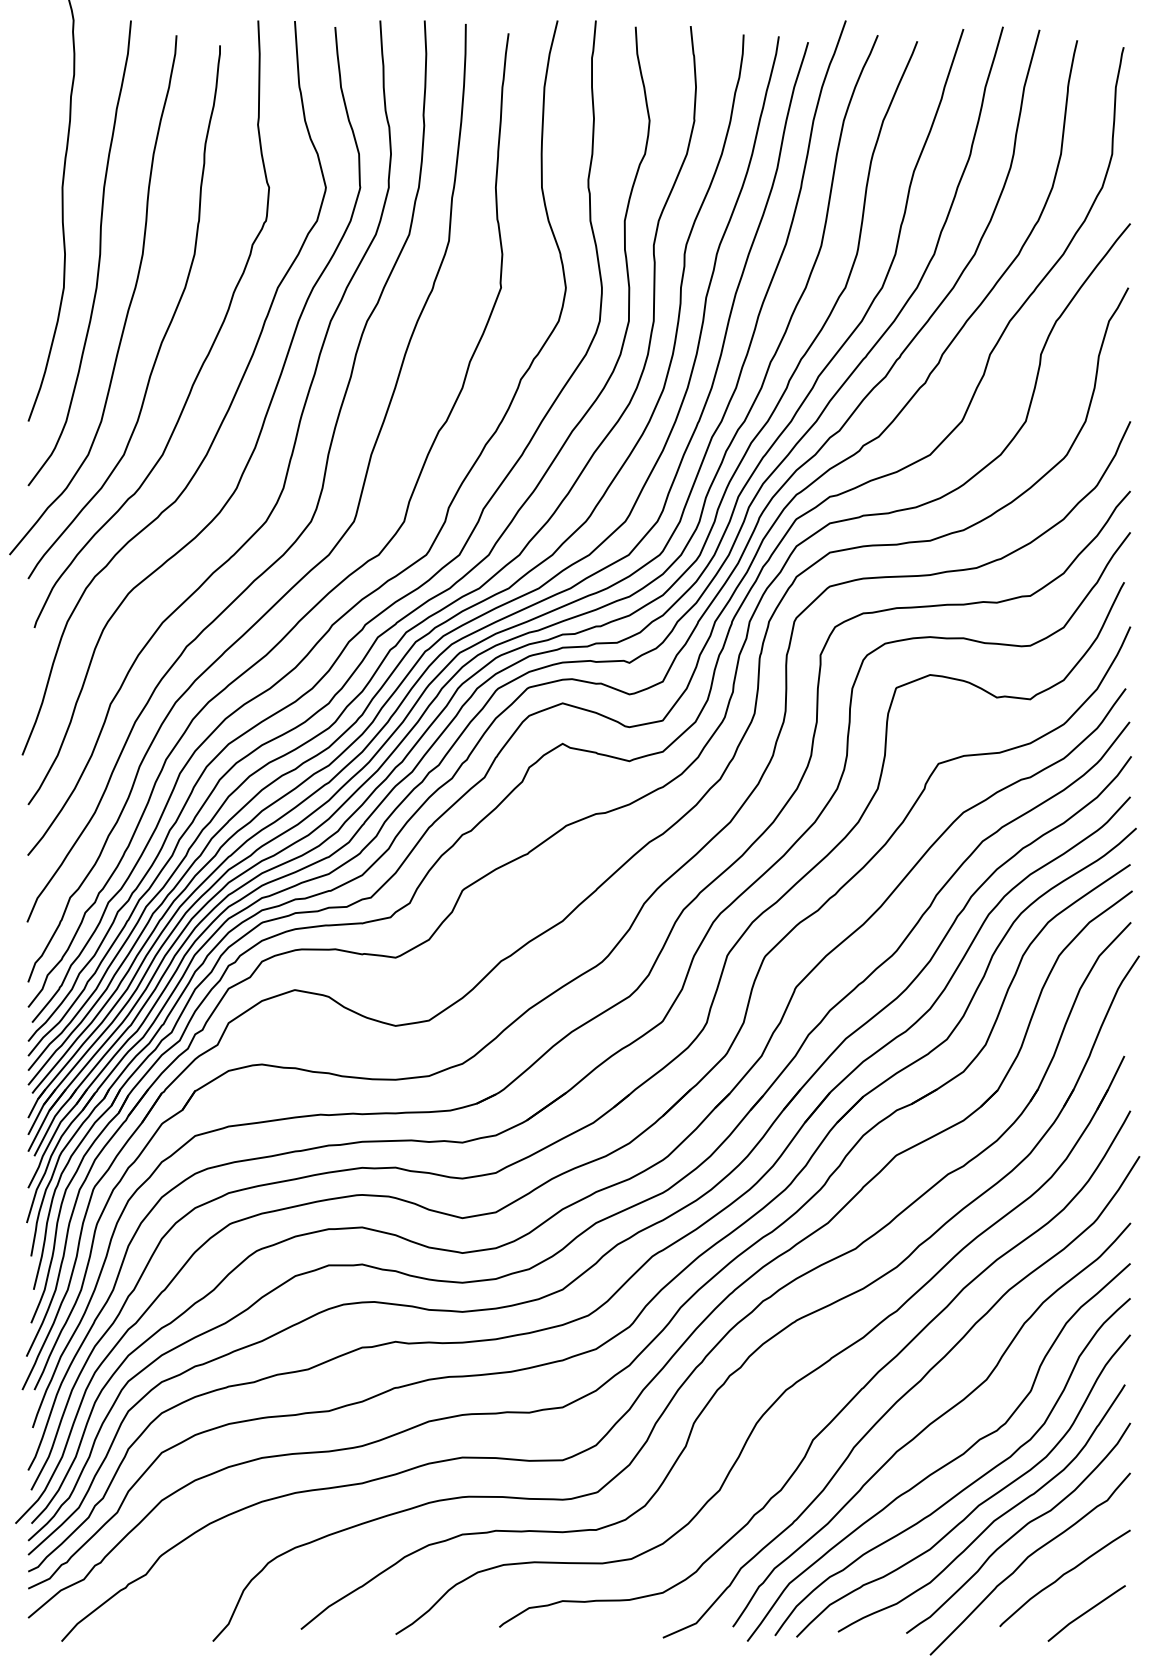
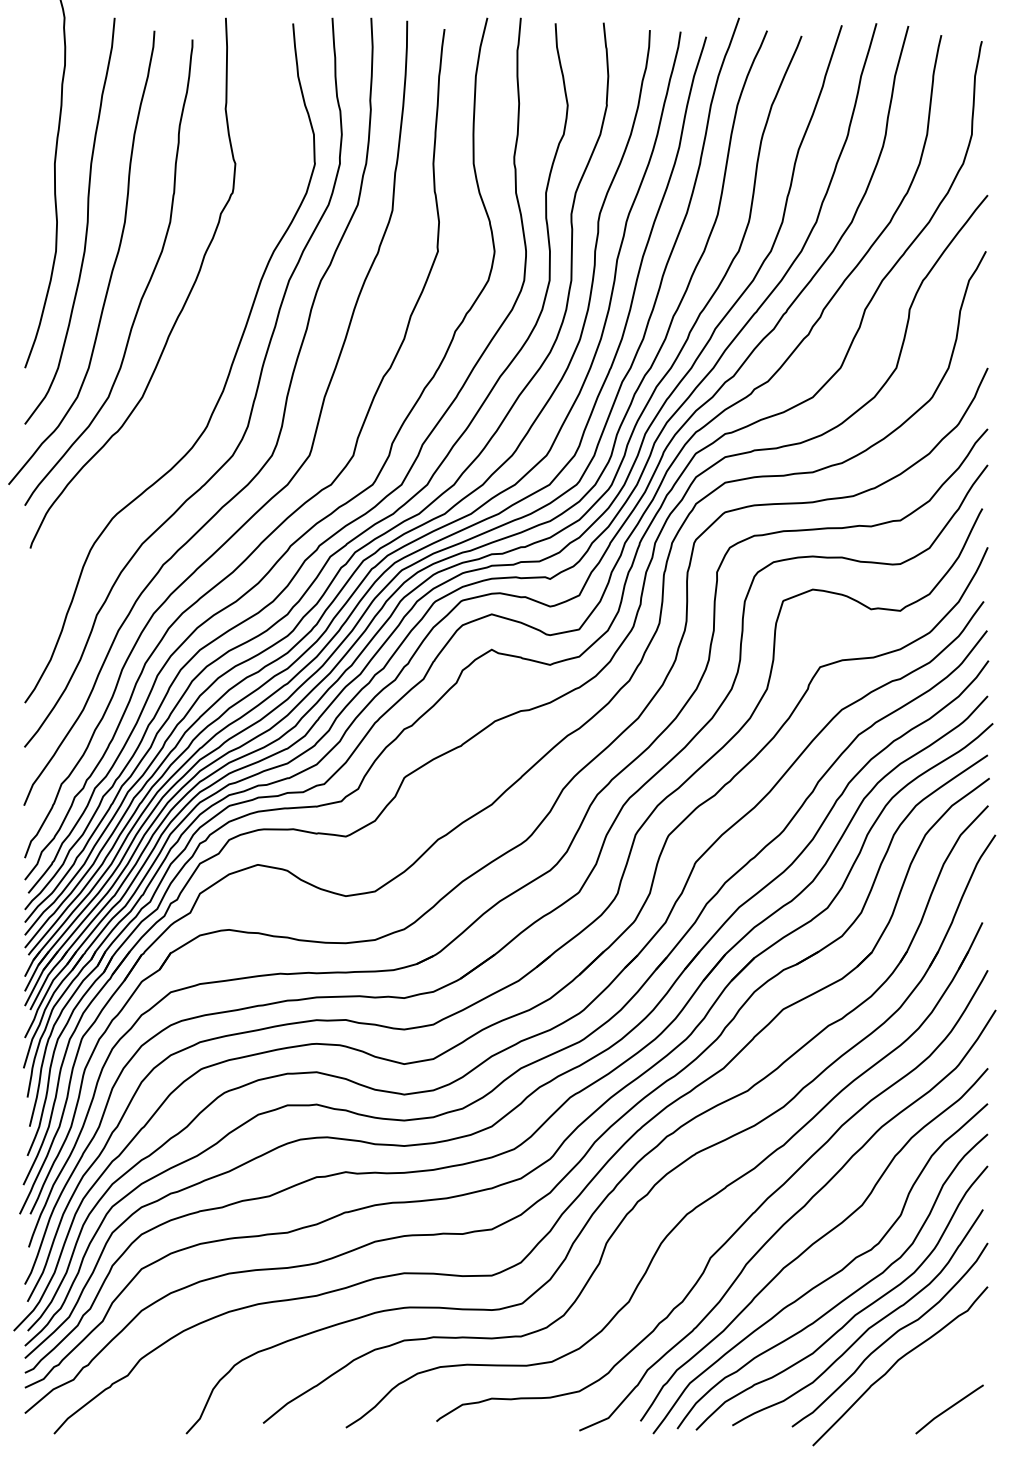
curve: (225, 413) -> (197, 361), removed
curve: (1062, 1576) -> (928, 1377), removed

